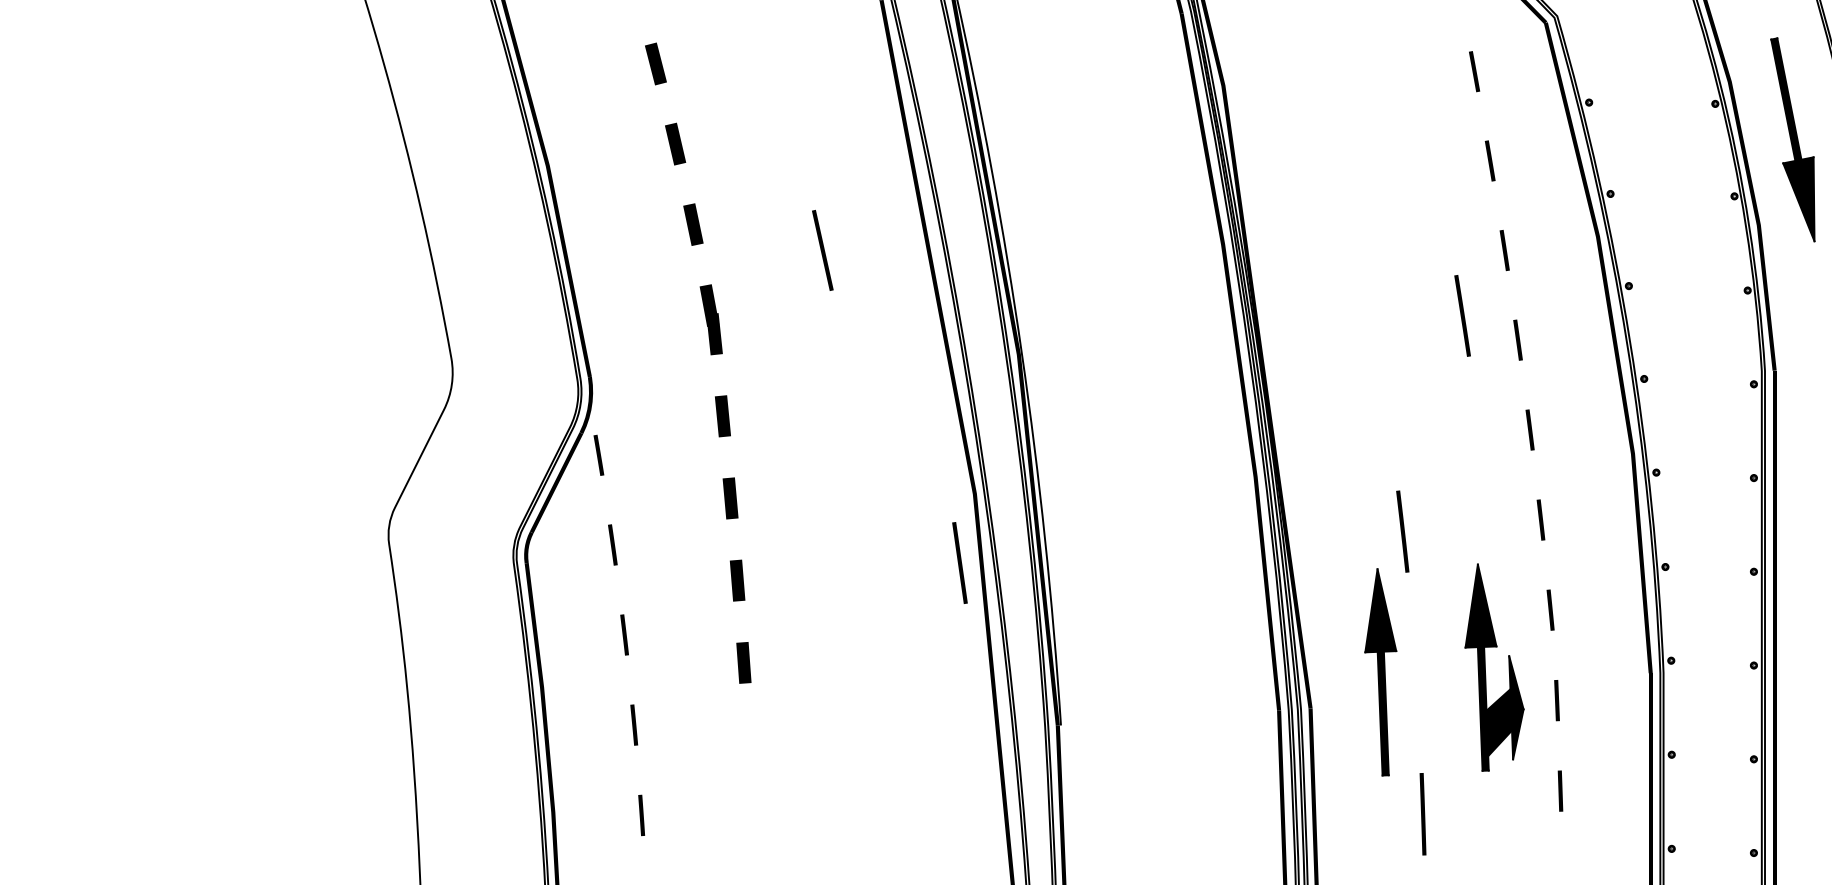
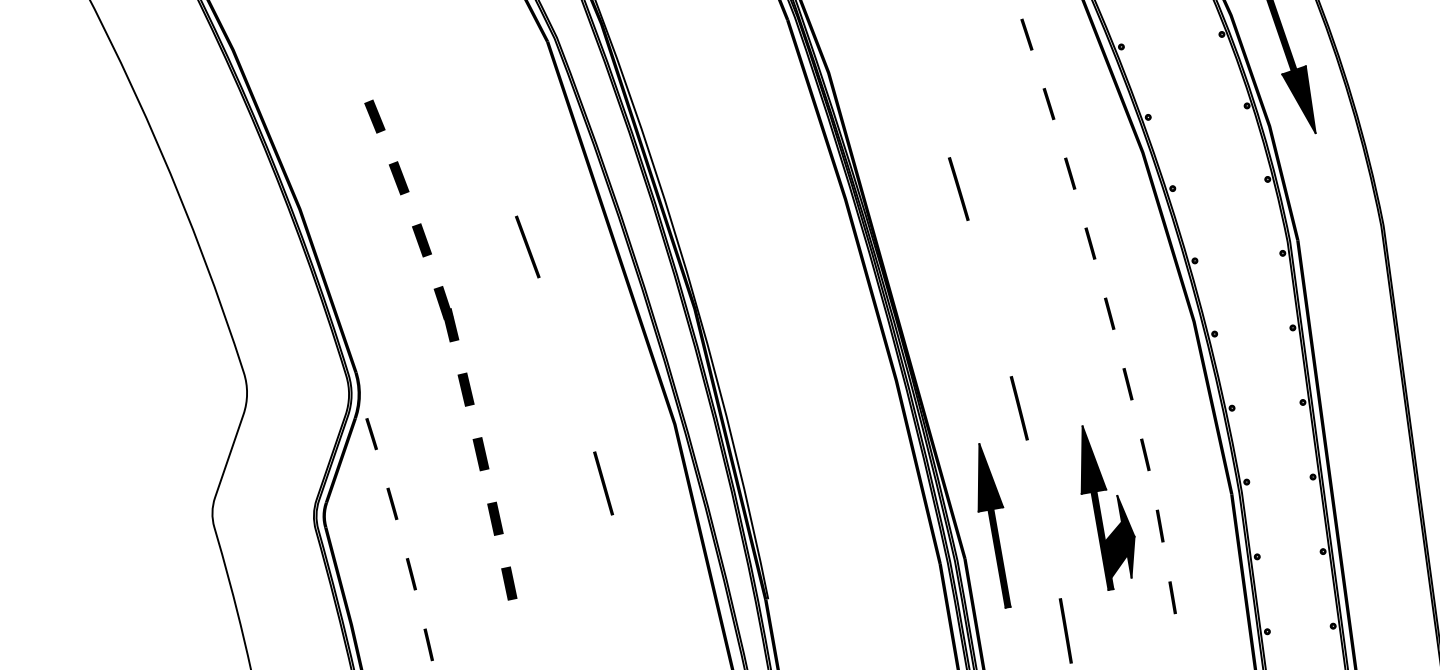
curve: (1462, 315) -> (958, 188), moved
part: (959, 562) -> (603, 483), moved
part: (1380, 672) -> (992, 525), moved

